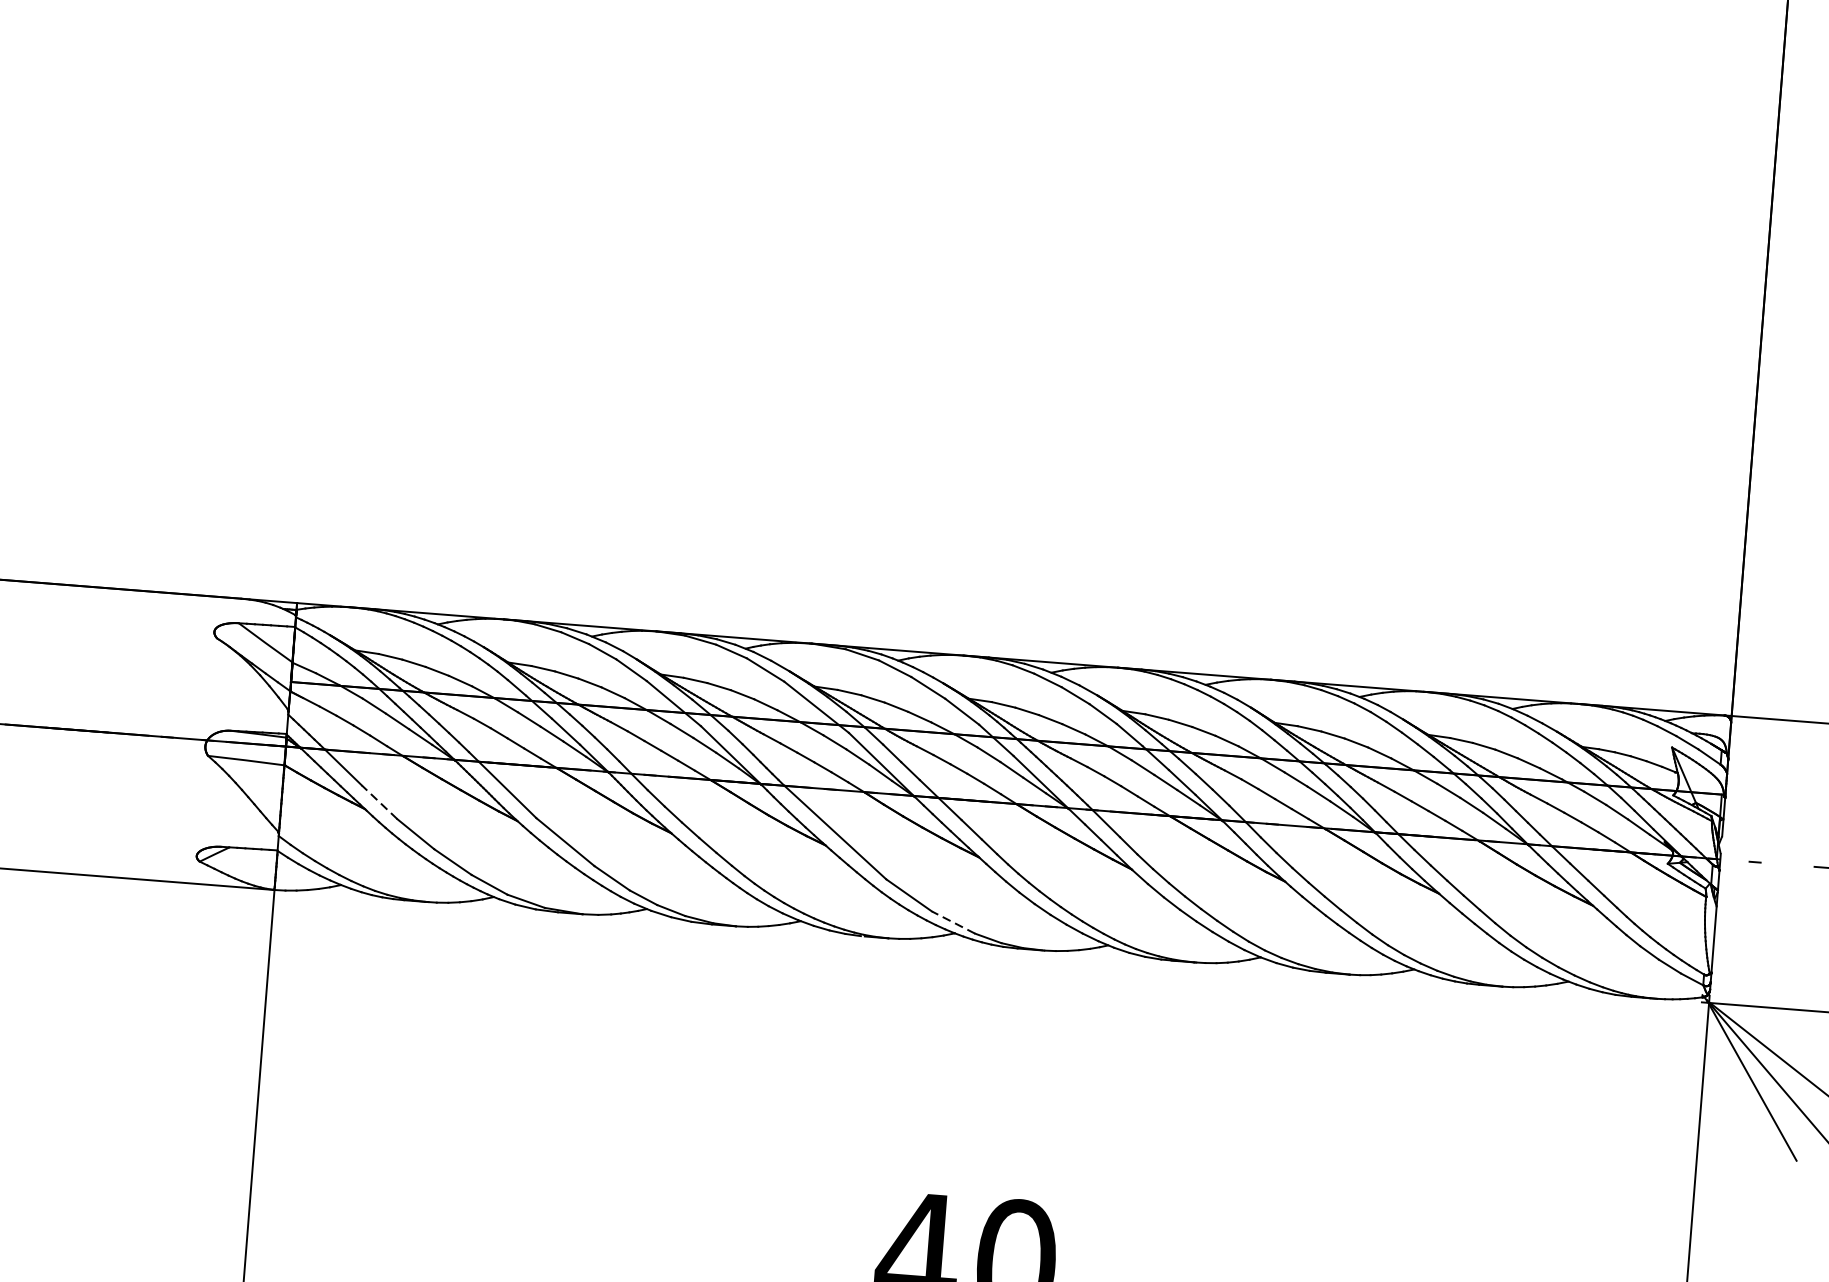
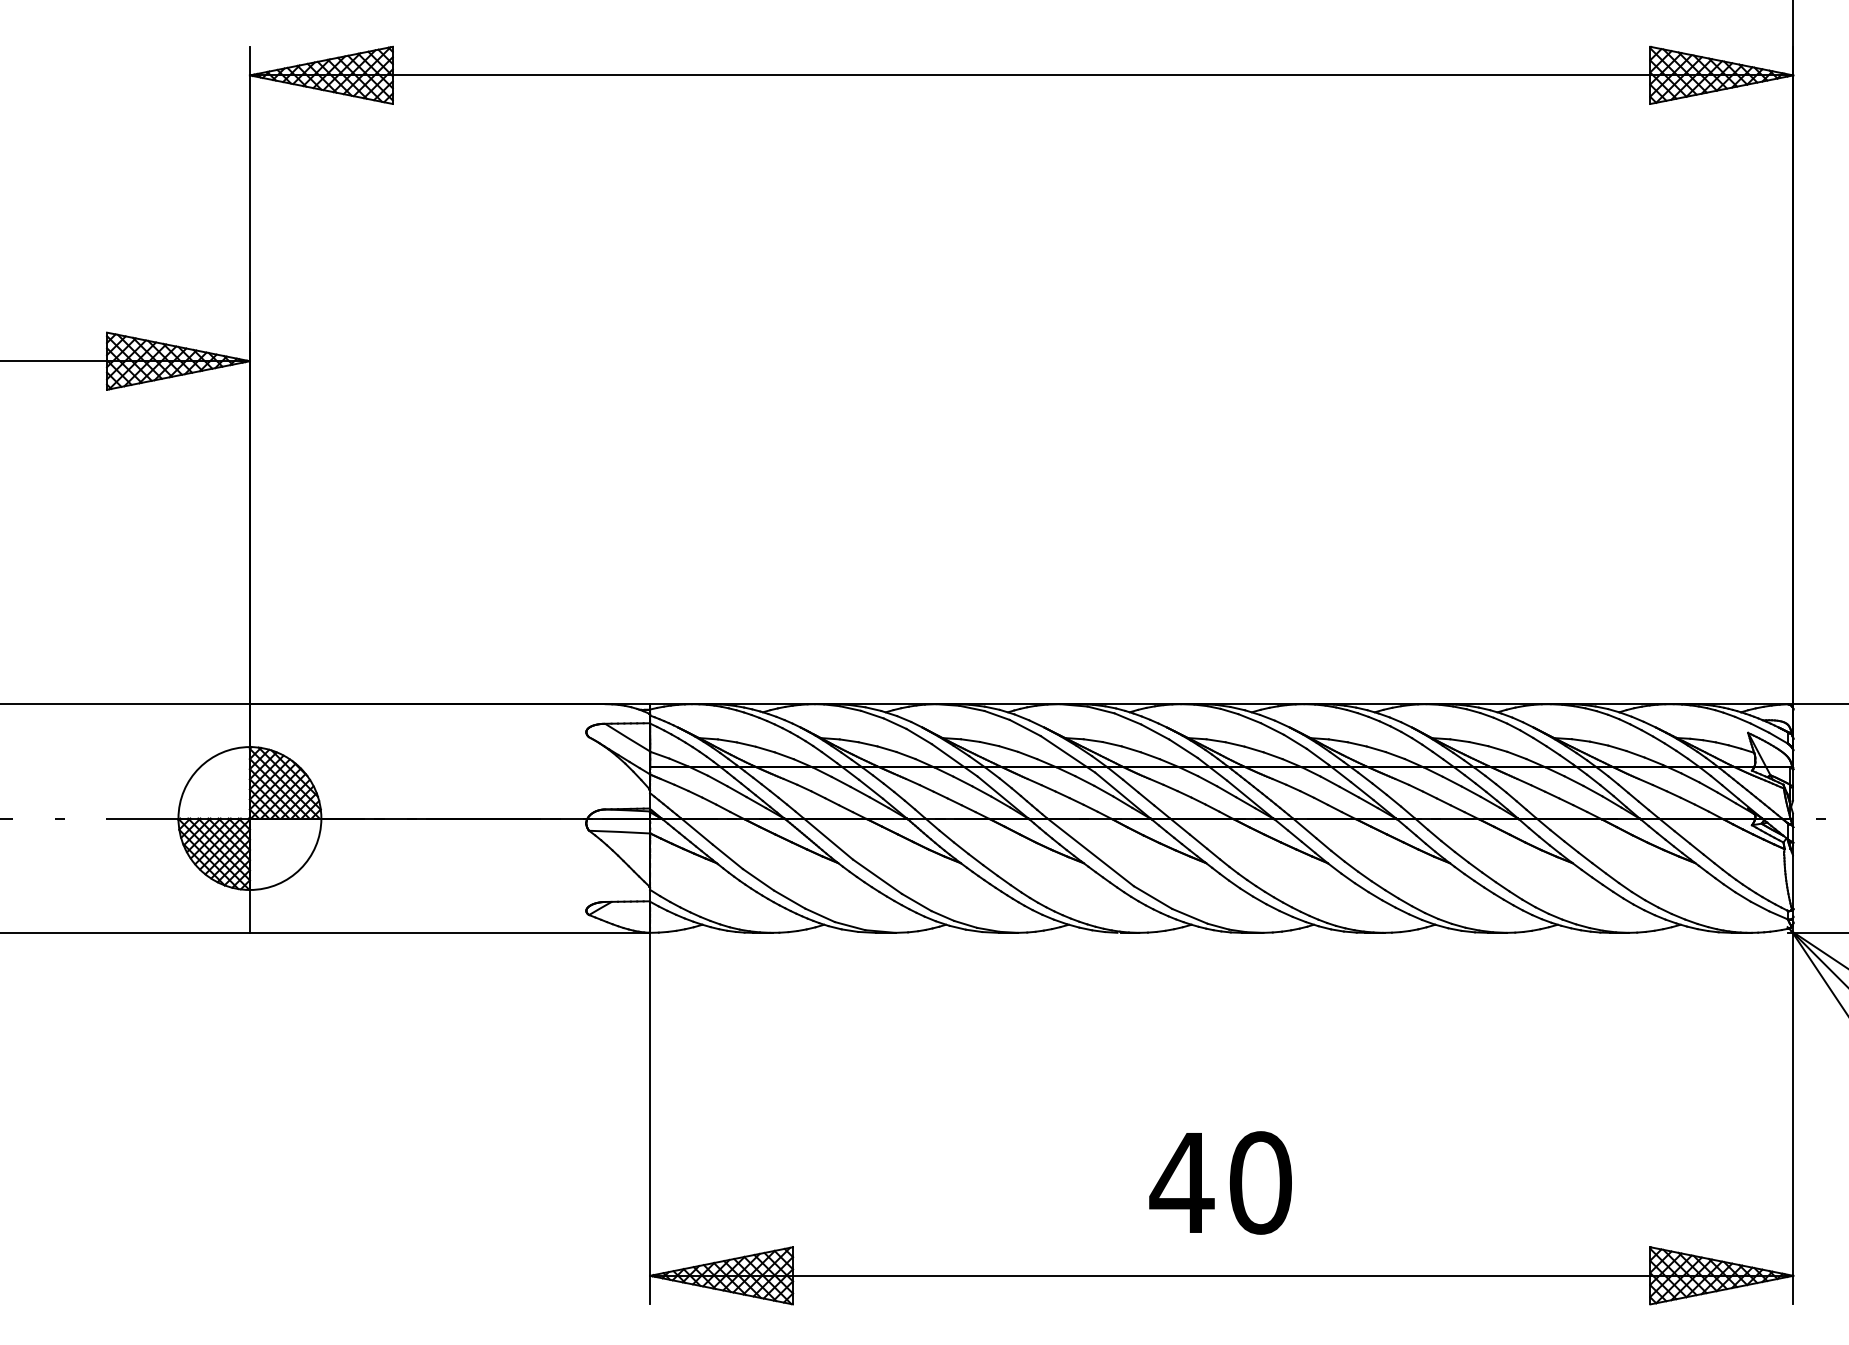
line: (379, 801) -> (727, 856), dashed -> solid
line: (953, 922) -> (1189, 916), dashed -> solid

